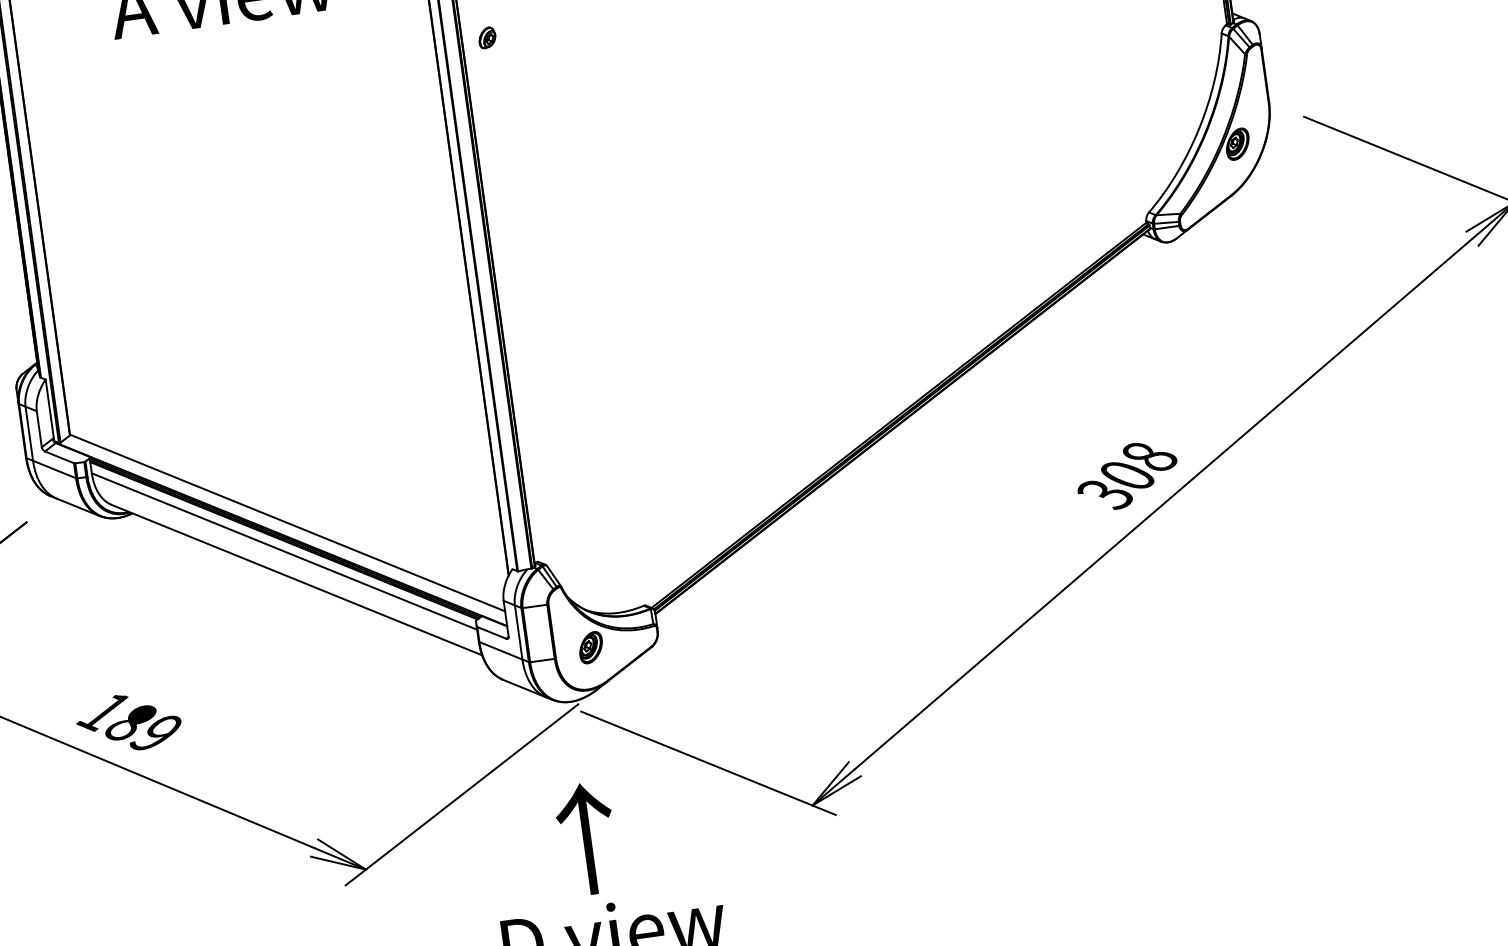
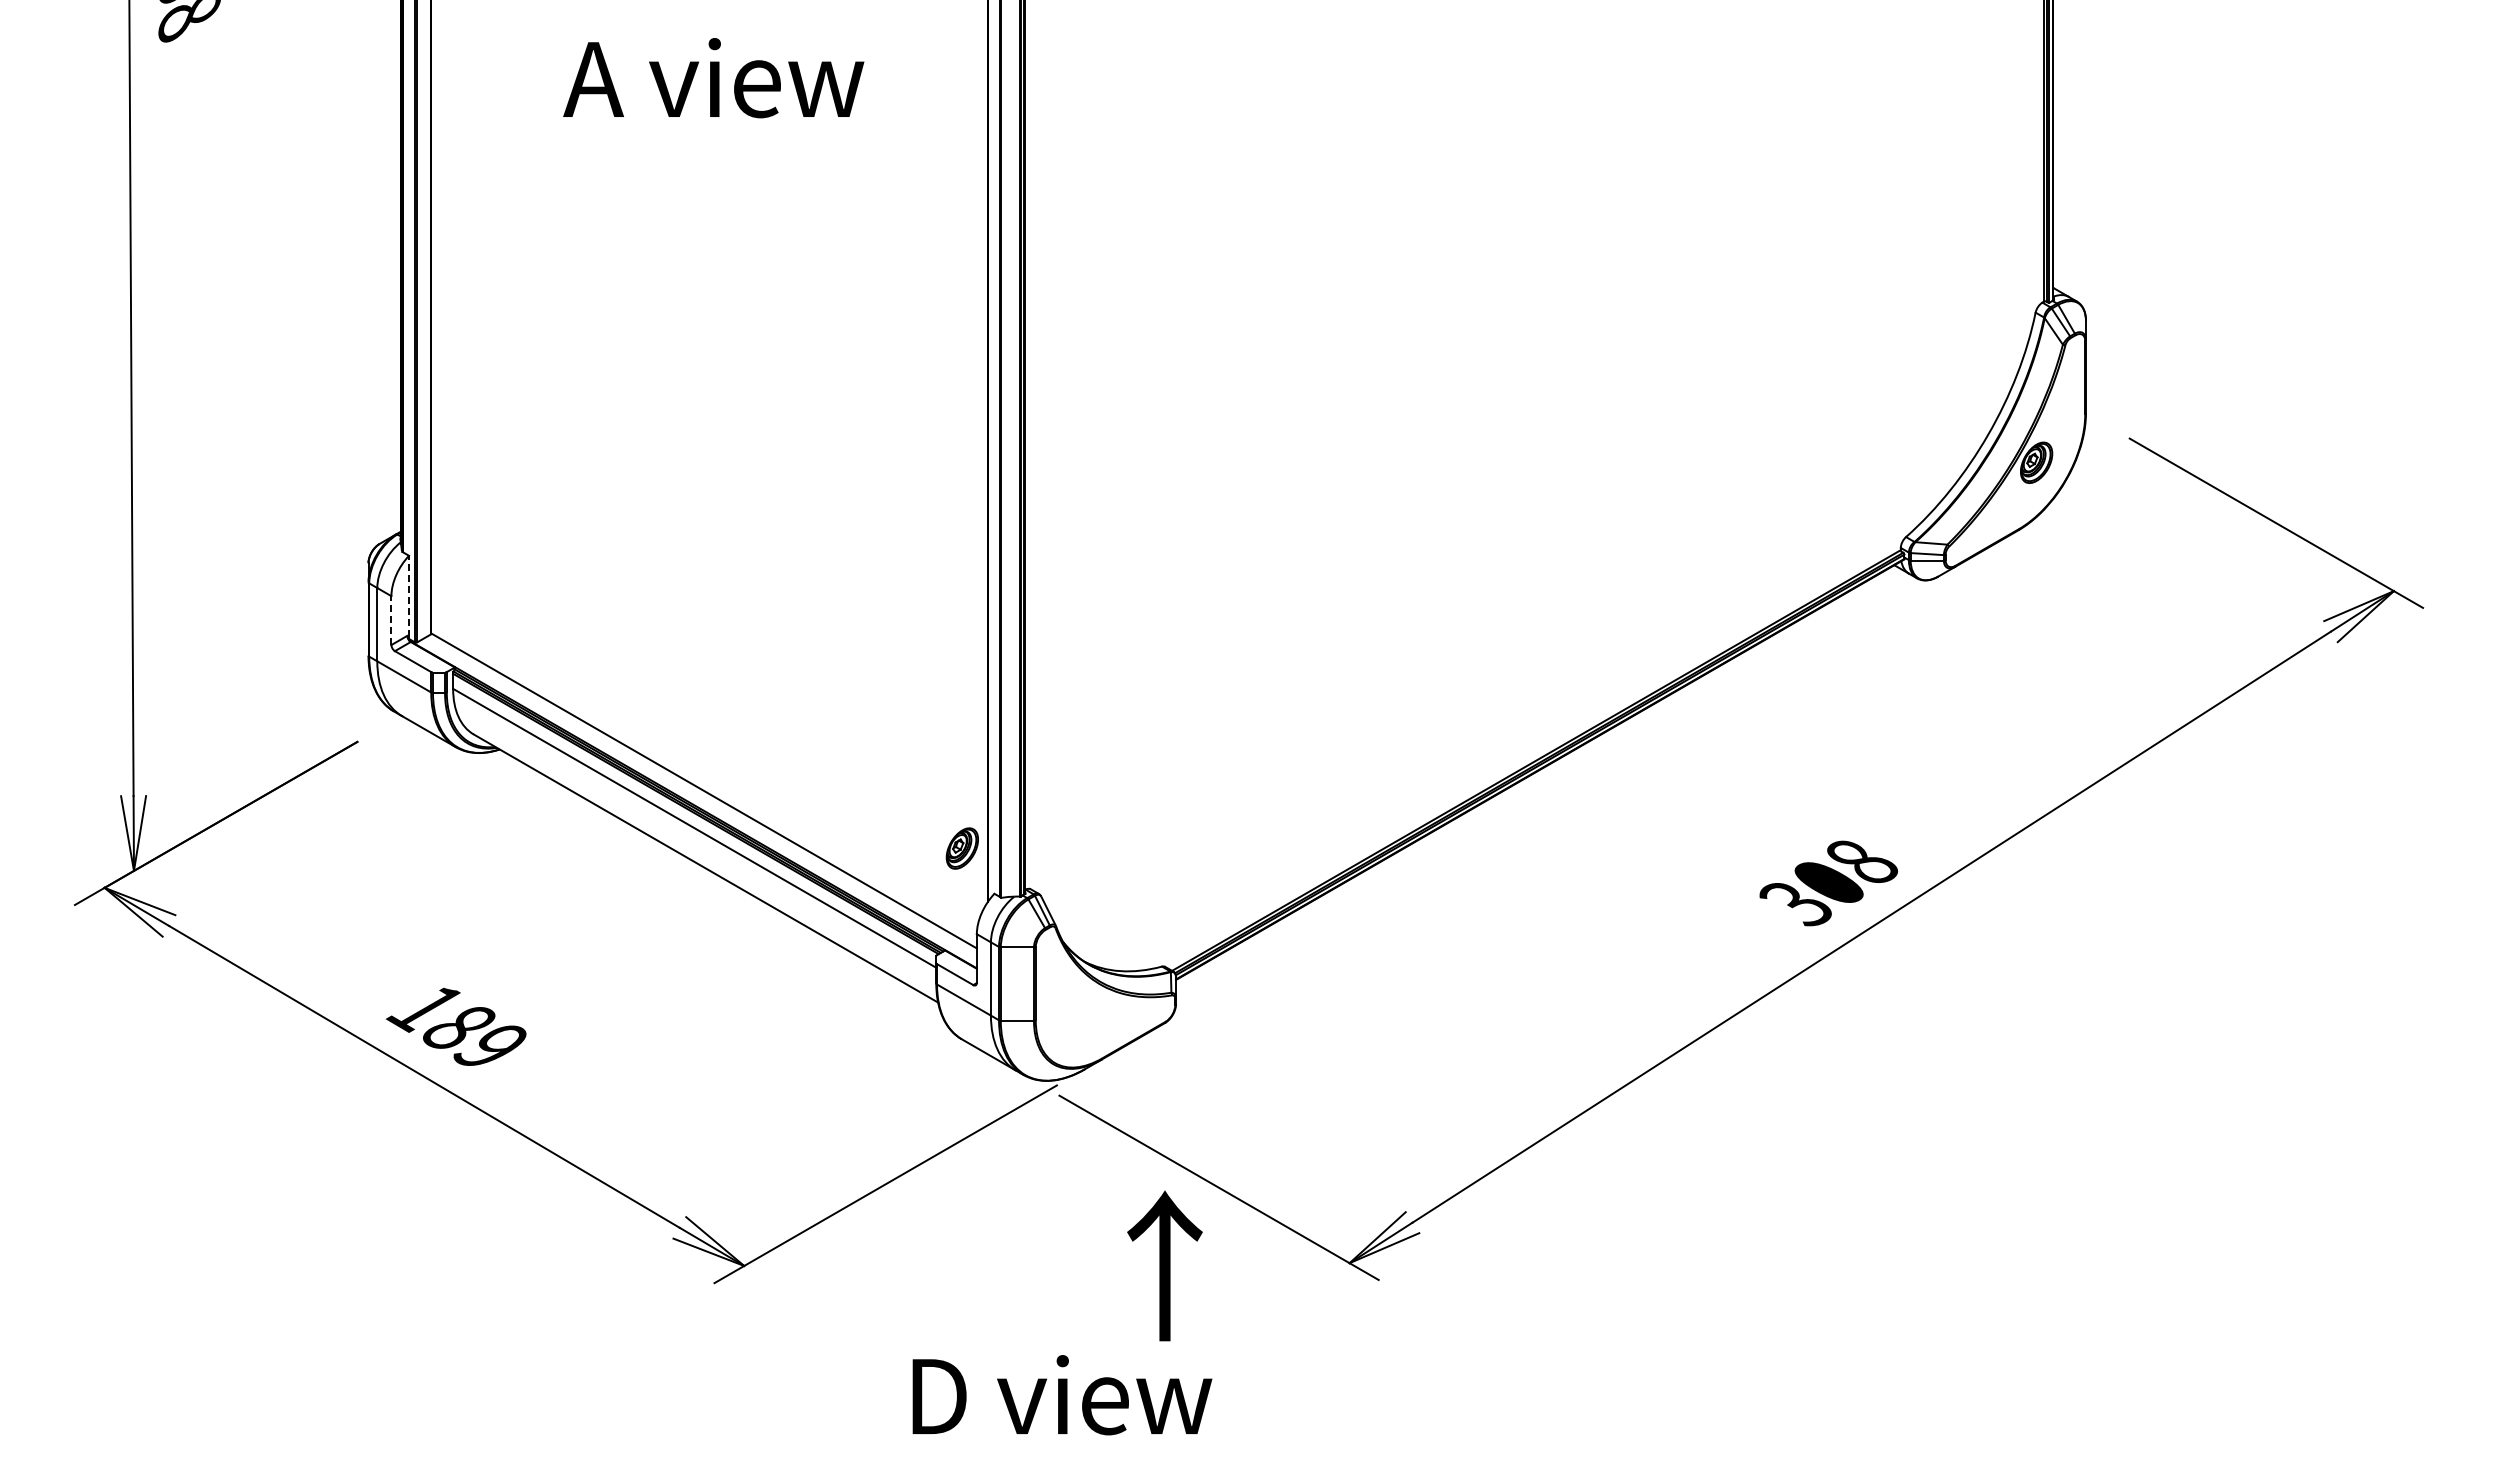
part: (486, 37) -> (1058, 182), removed
line: (50, 409) -> (409, 596), solid -> dashed
line: (39, 429) -> (391, 620), solid -> dashed
part: (590, 647) -> (961, 848), moved
text: (586, 838) -> (1164, 1265), moved

